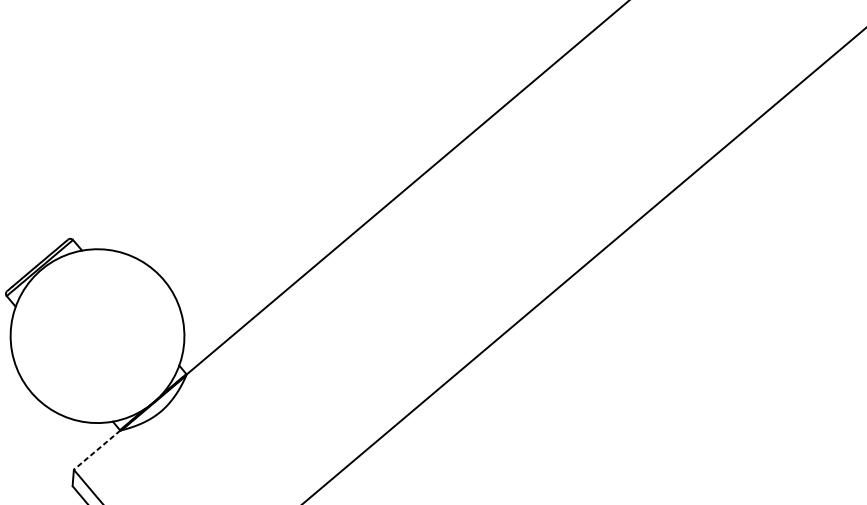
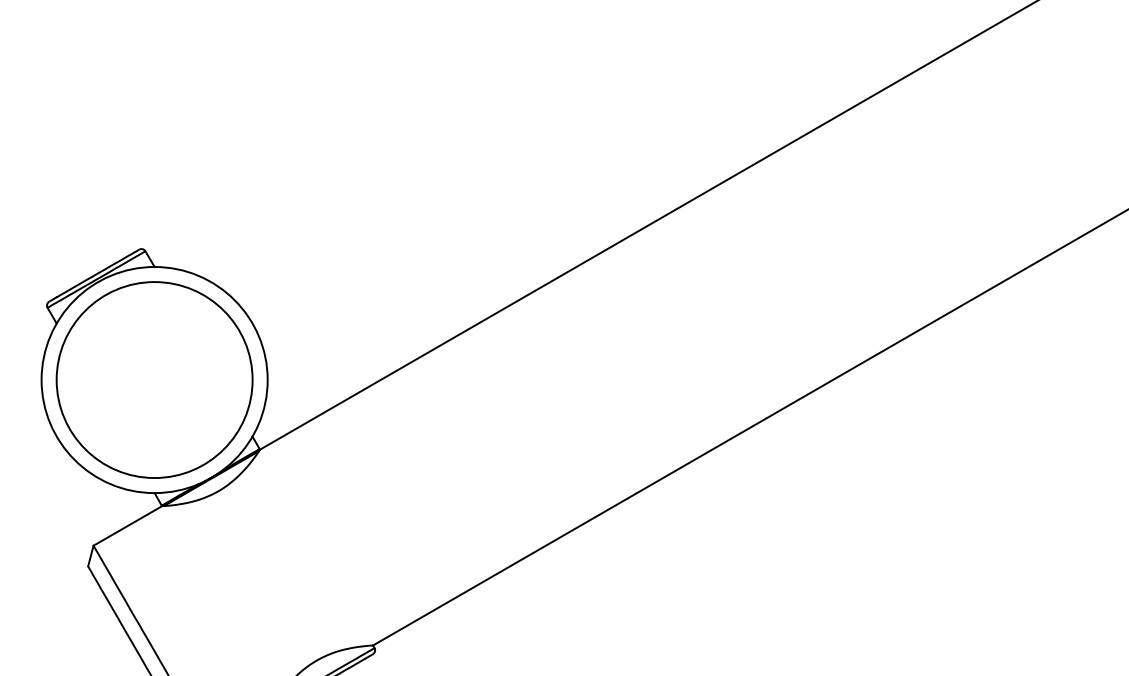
circle: (97, 335) -> (154, 379), added
line: (96, 449) -> (127, 525), dashed -> solid

